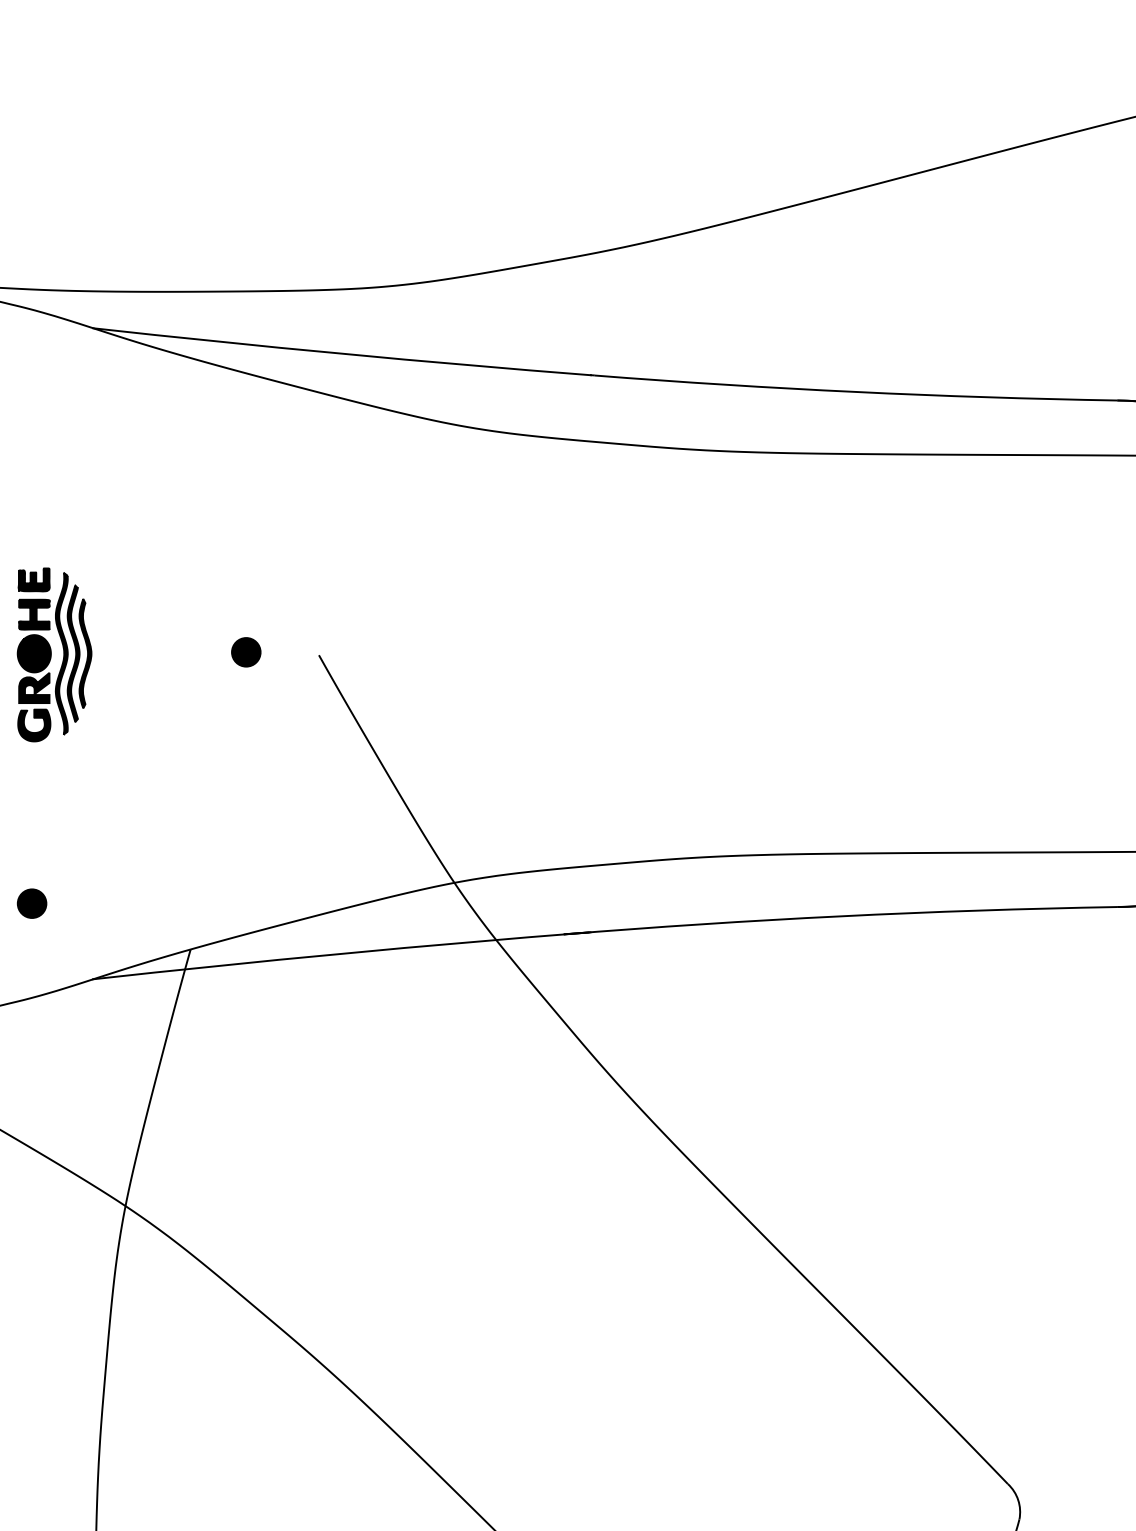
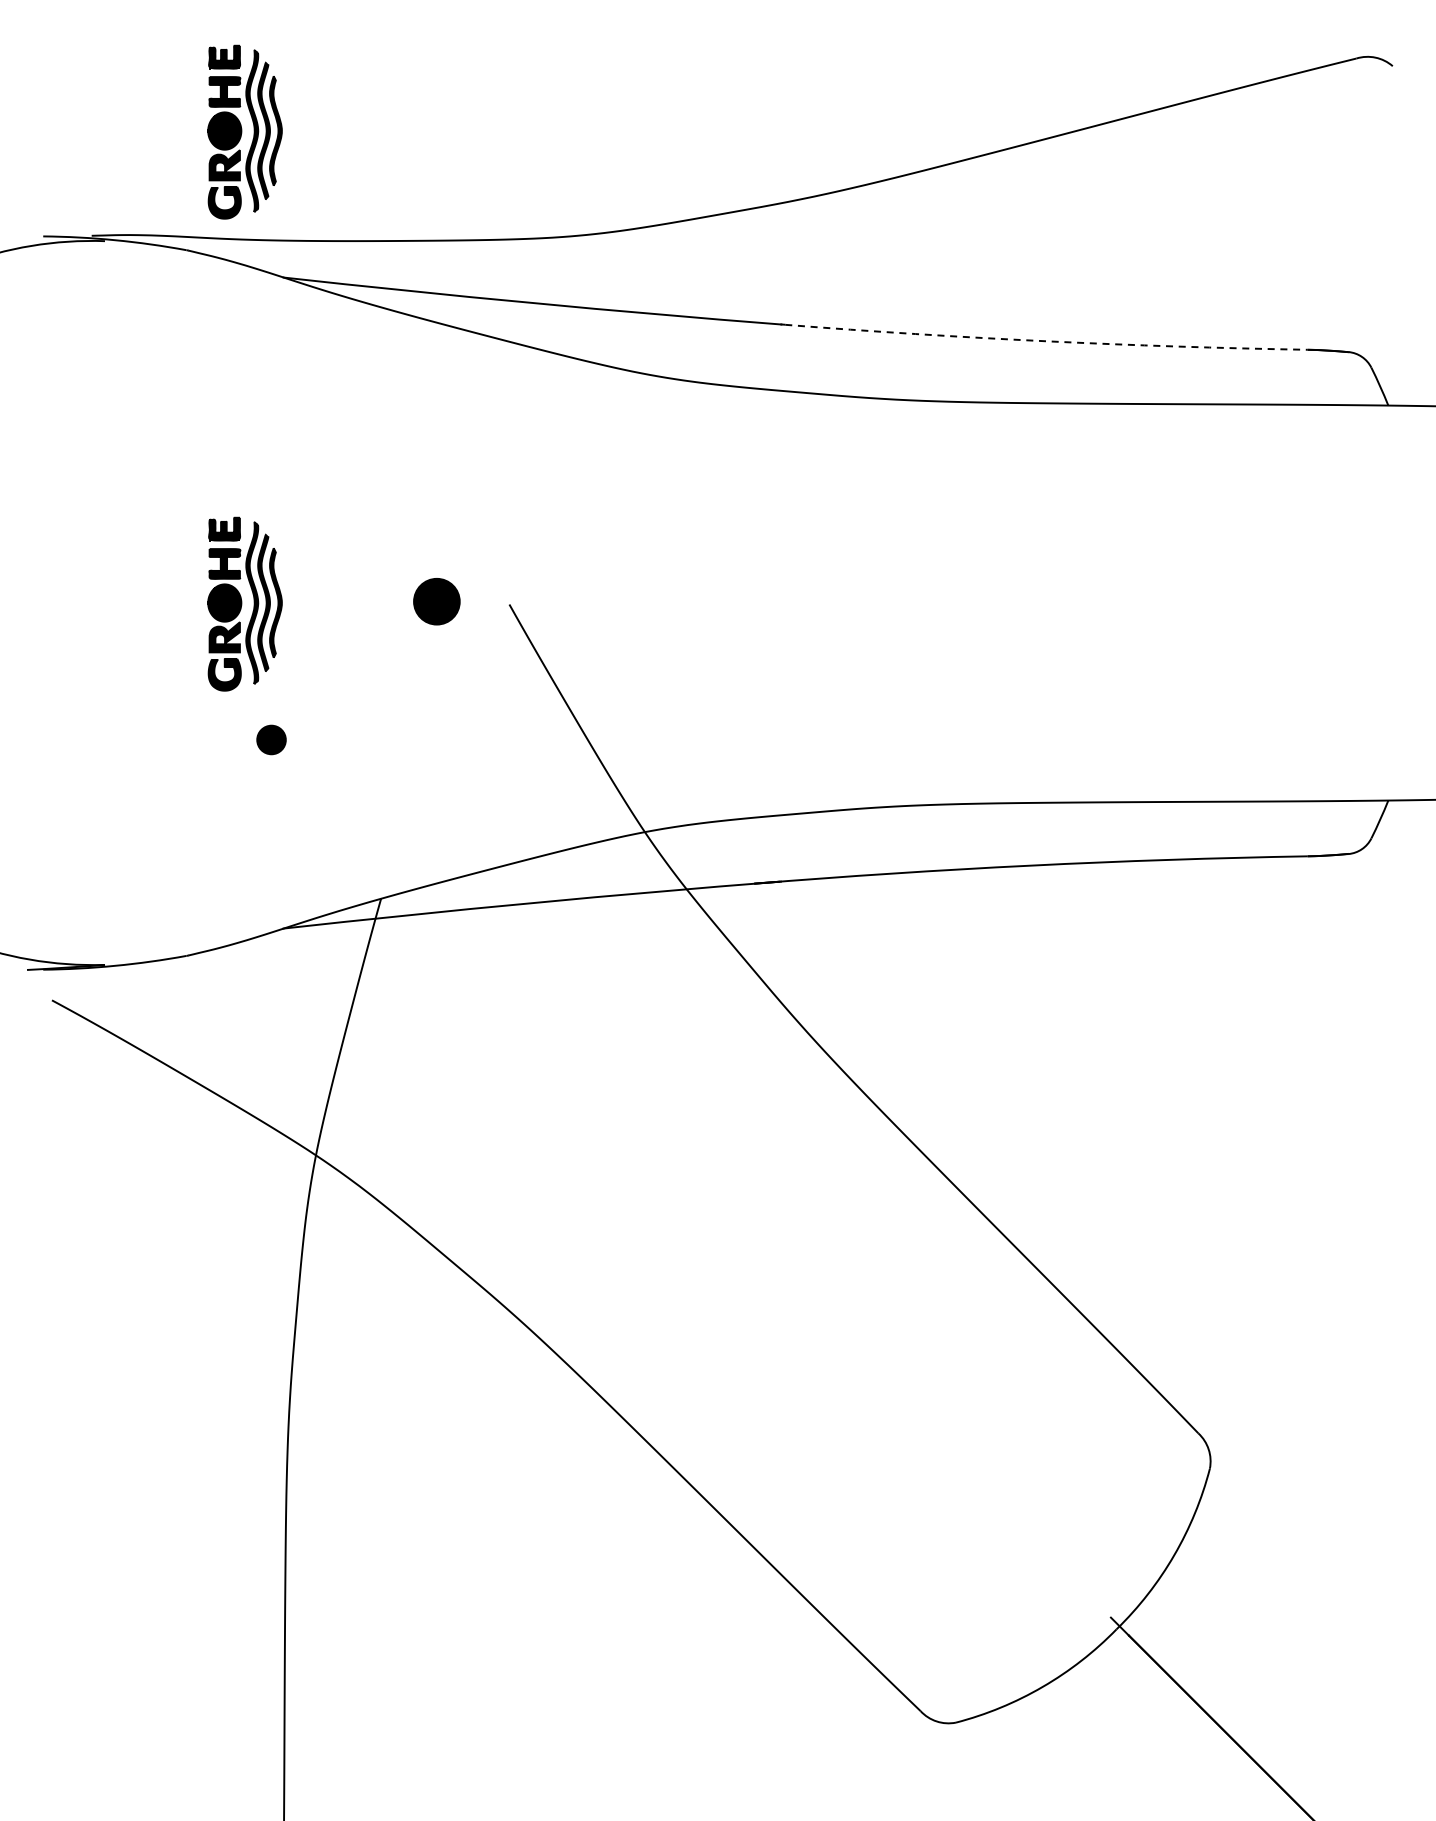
part: (54, 182) -> (244, 131), added
arc: (856, 392) -> (1046, 341), solid -> dashed
part: (246, 652) -> (436, 601), size x1.6
part: (32, 903) -> (271, 739), moved

